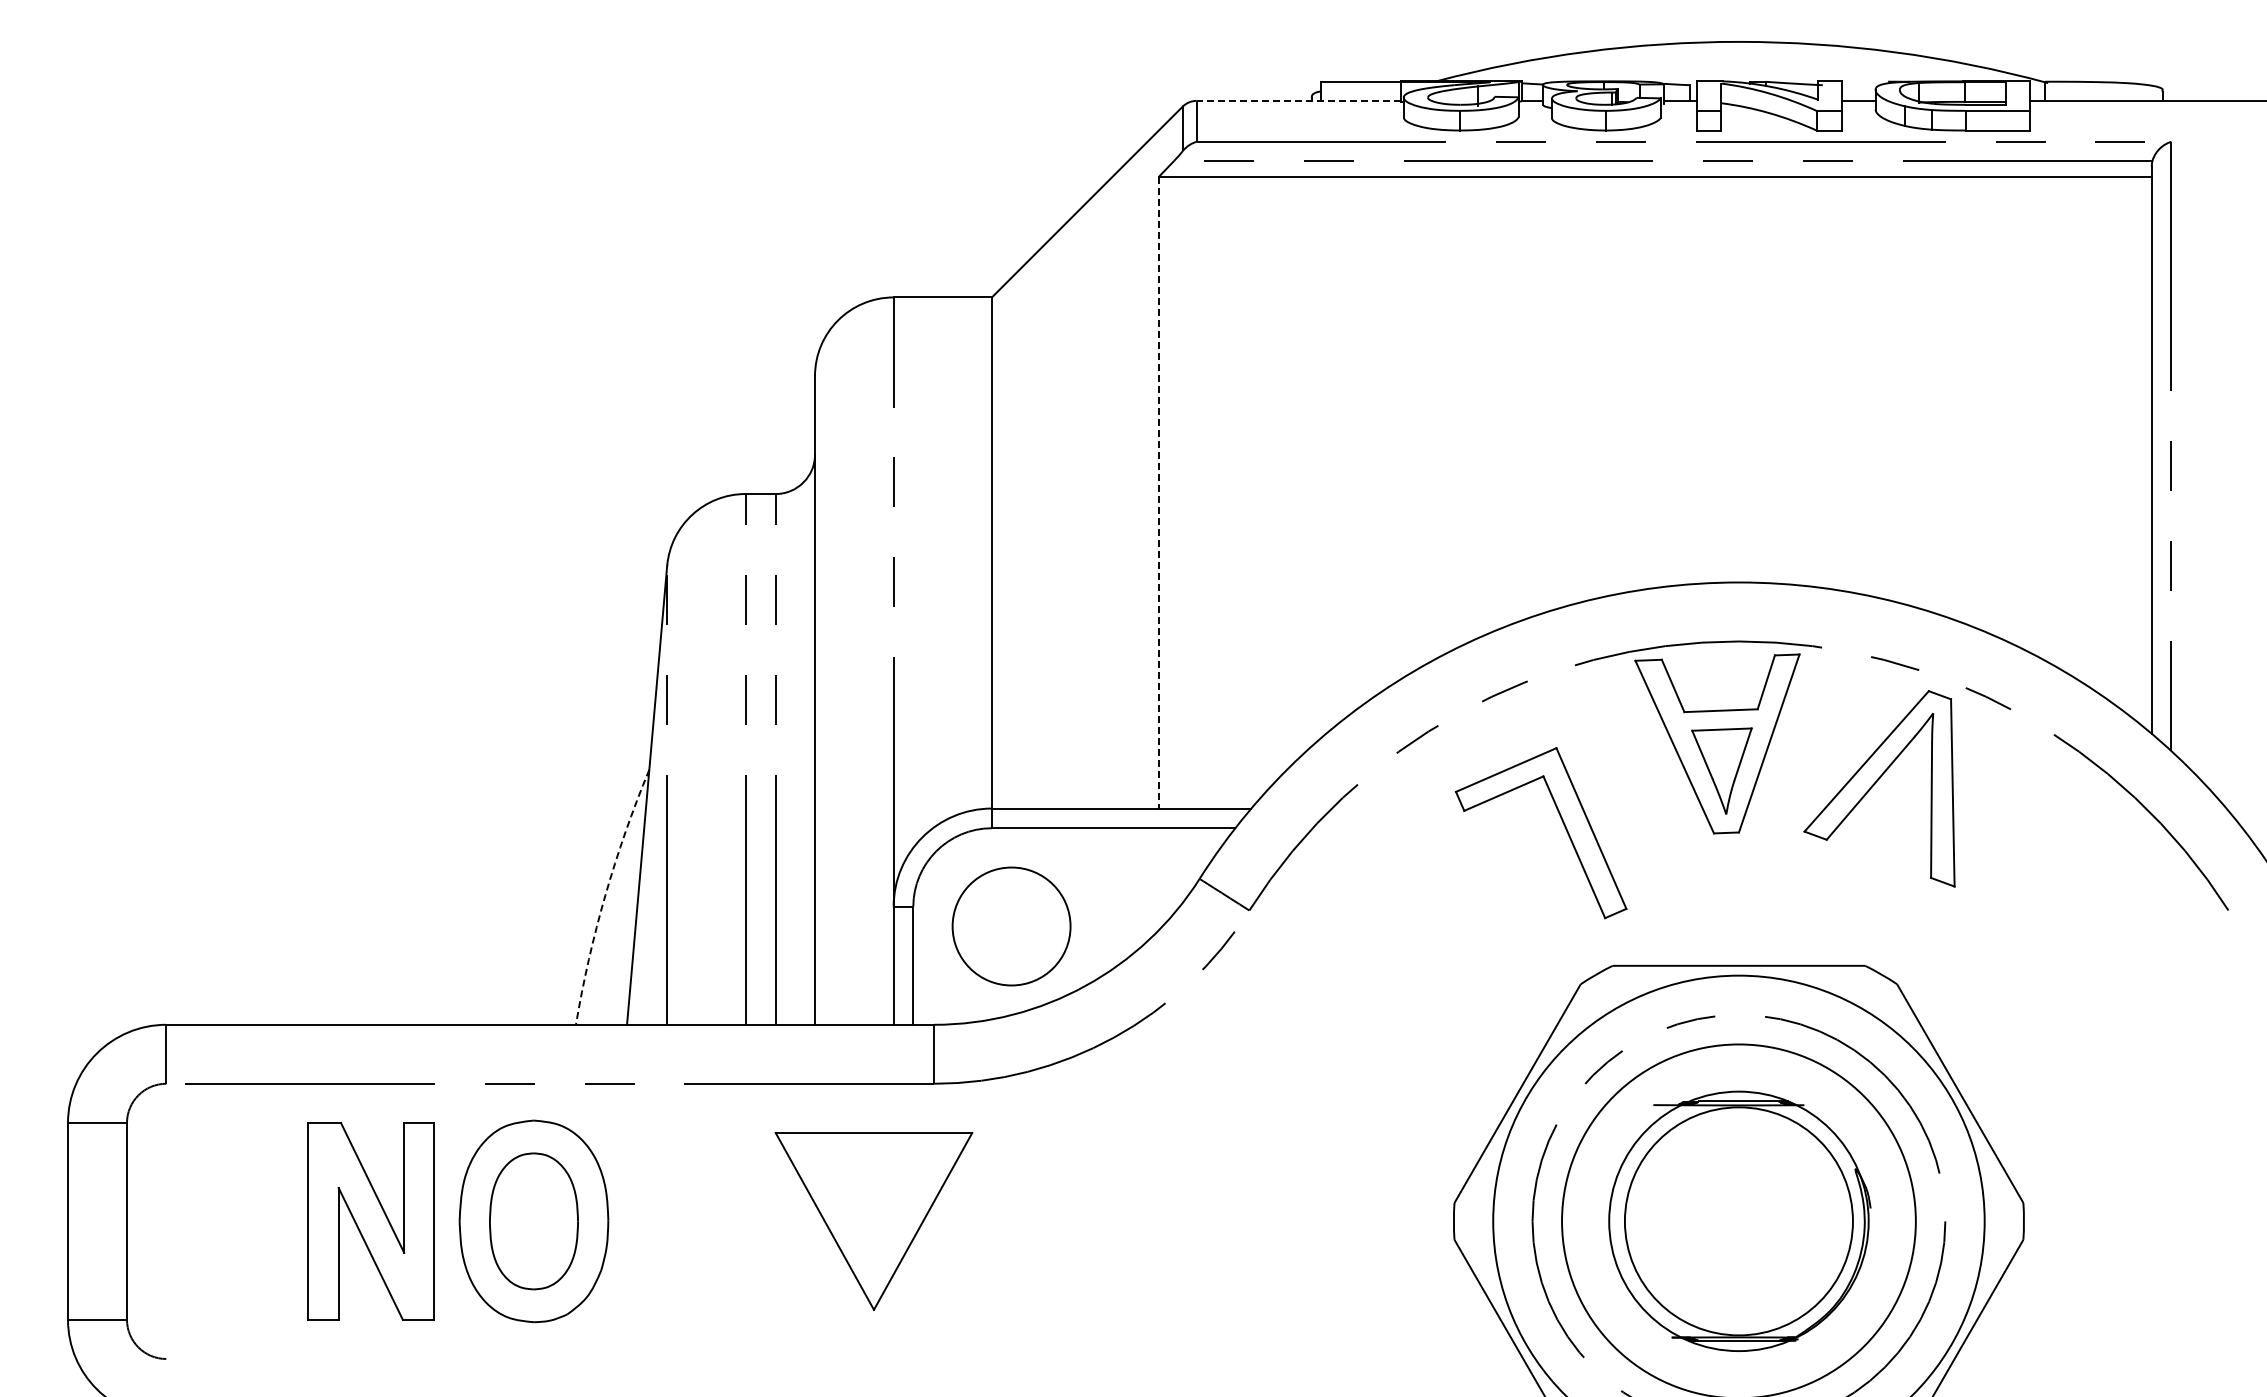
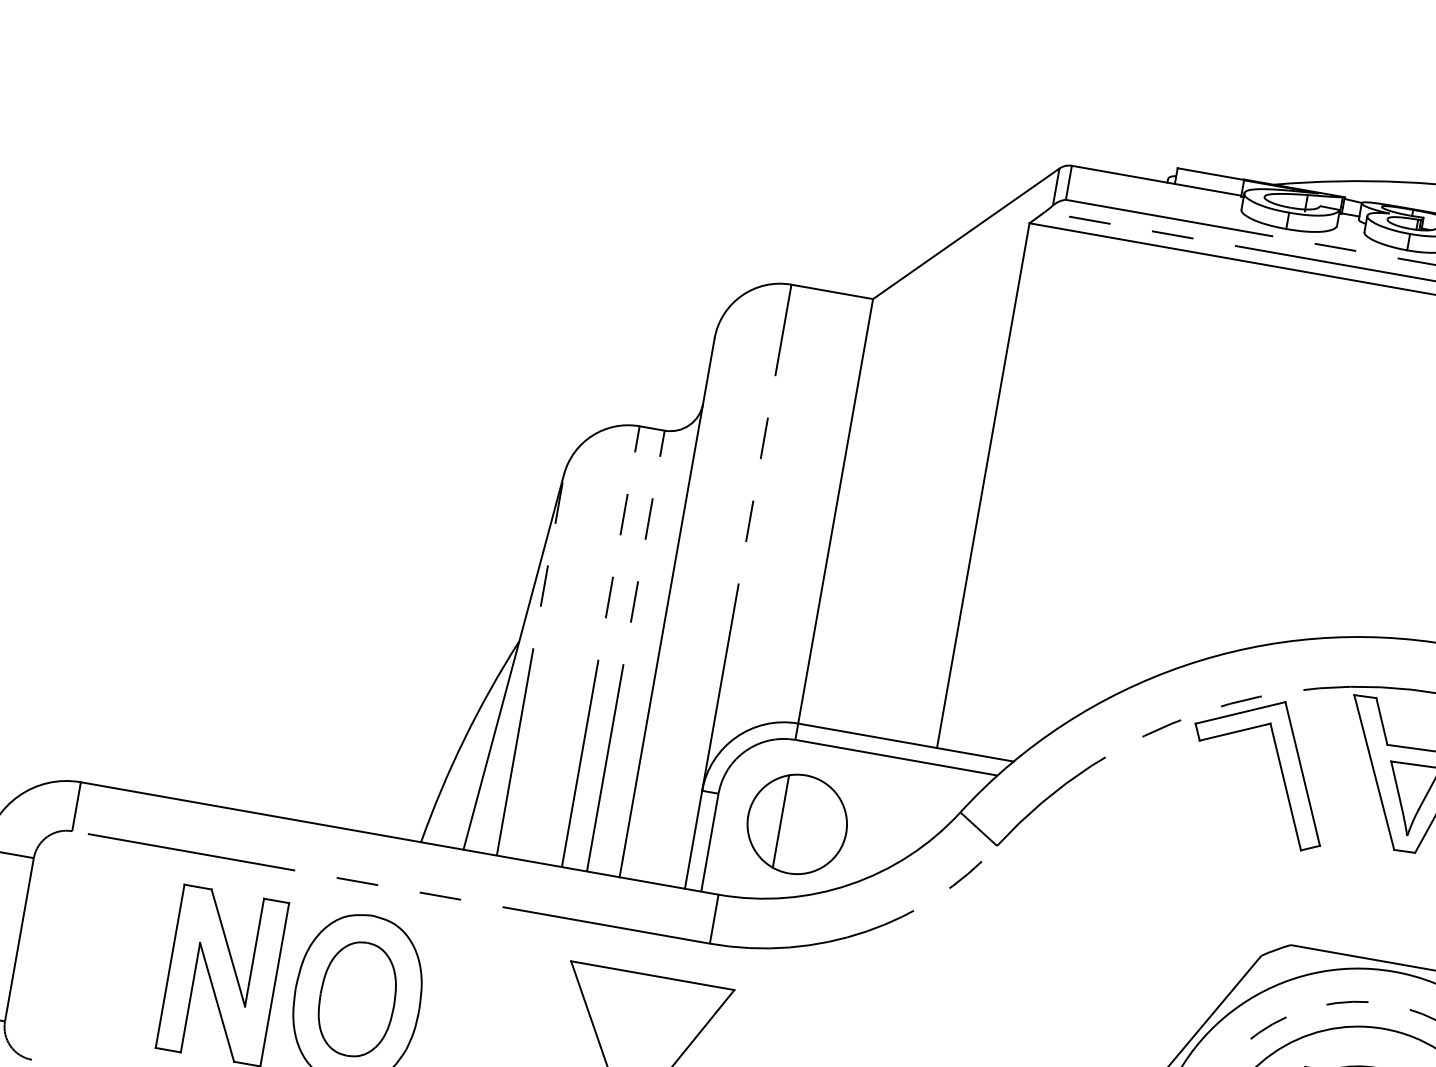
line: (1298, 100) -> (1156, 180), dashed -> solid
line: (1159, 492) -> (983, 485), dashed -> solid
part: (1563, 825) -> (1279, 767), moved
arc: (605, 895) -> (464, 739), dashed -> solid
line: (991, 926) -> (780, 821), added

